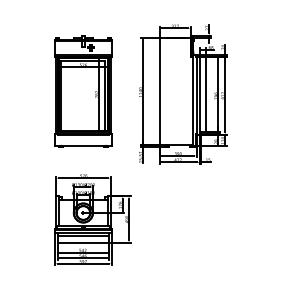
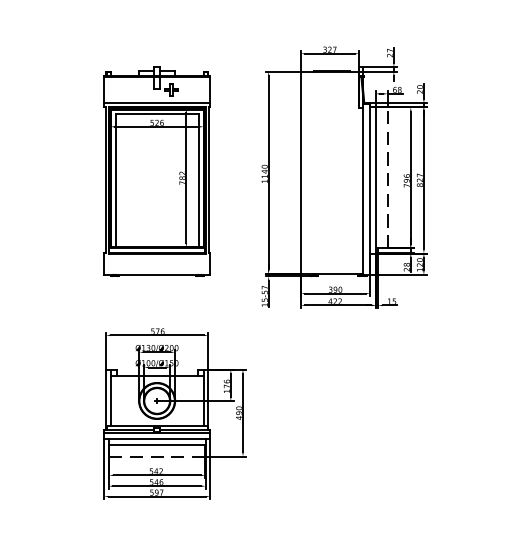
line: (206, 93) -> (388, 176), solid -> dashed
line: (83, 242) -> (157, 456), solid -> dashed

